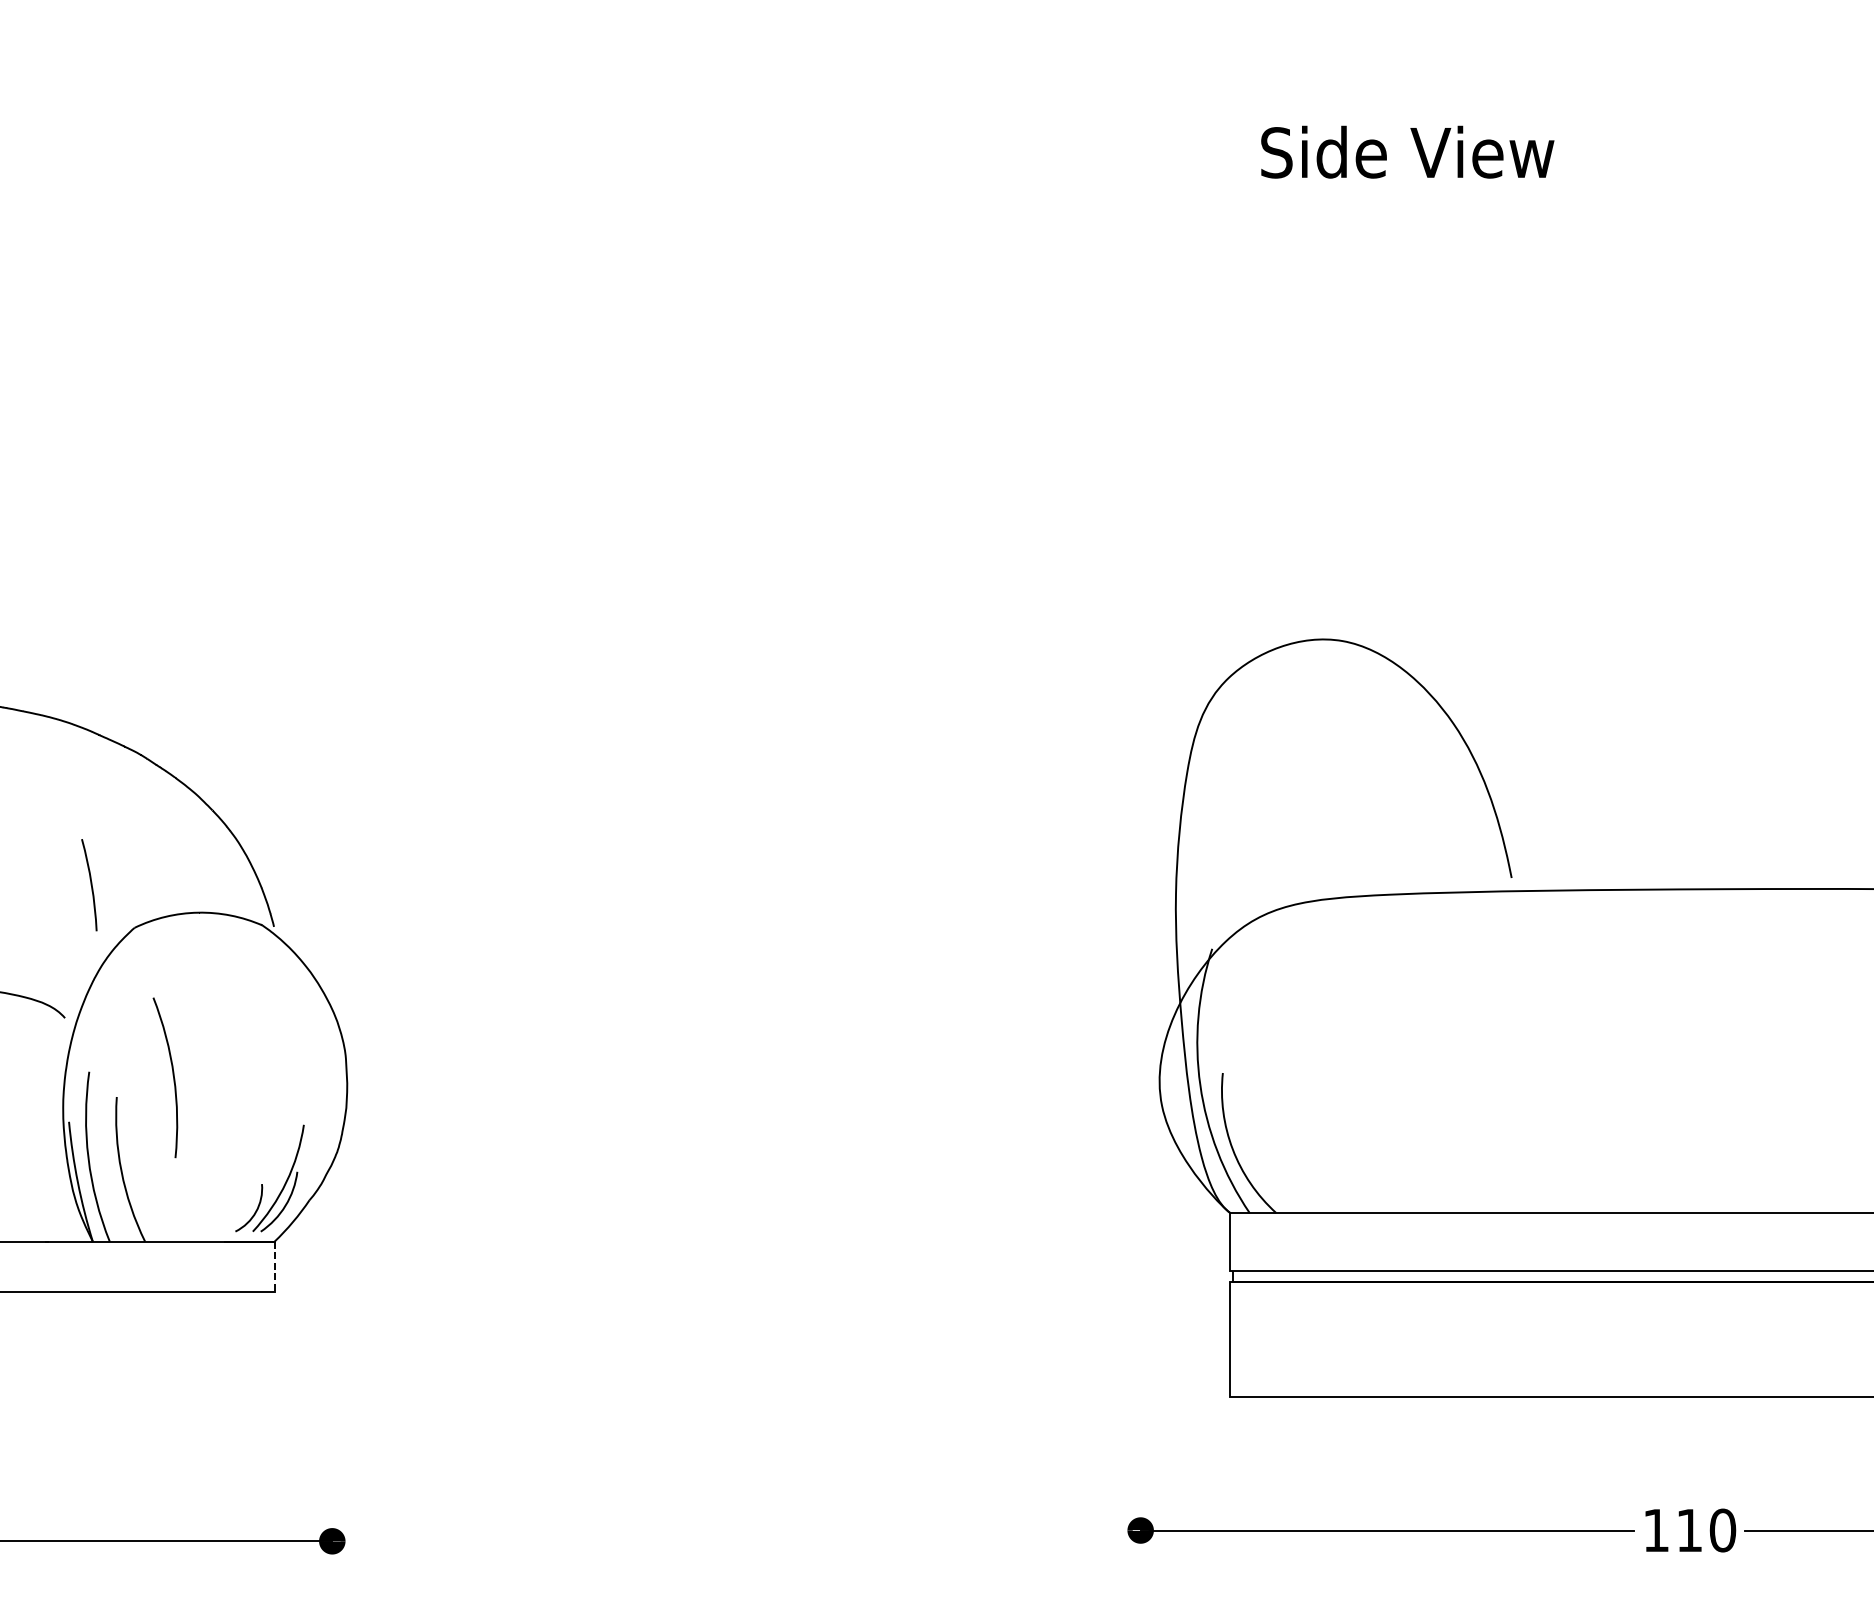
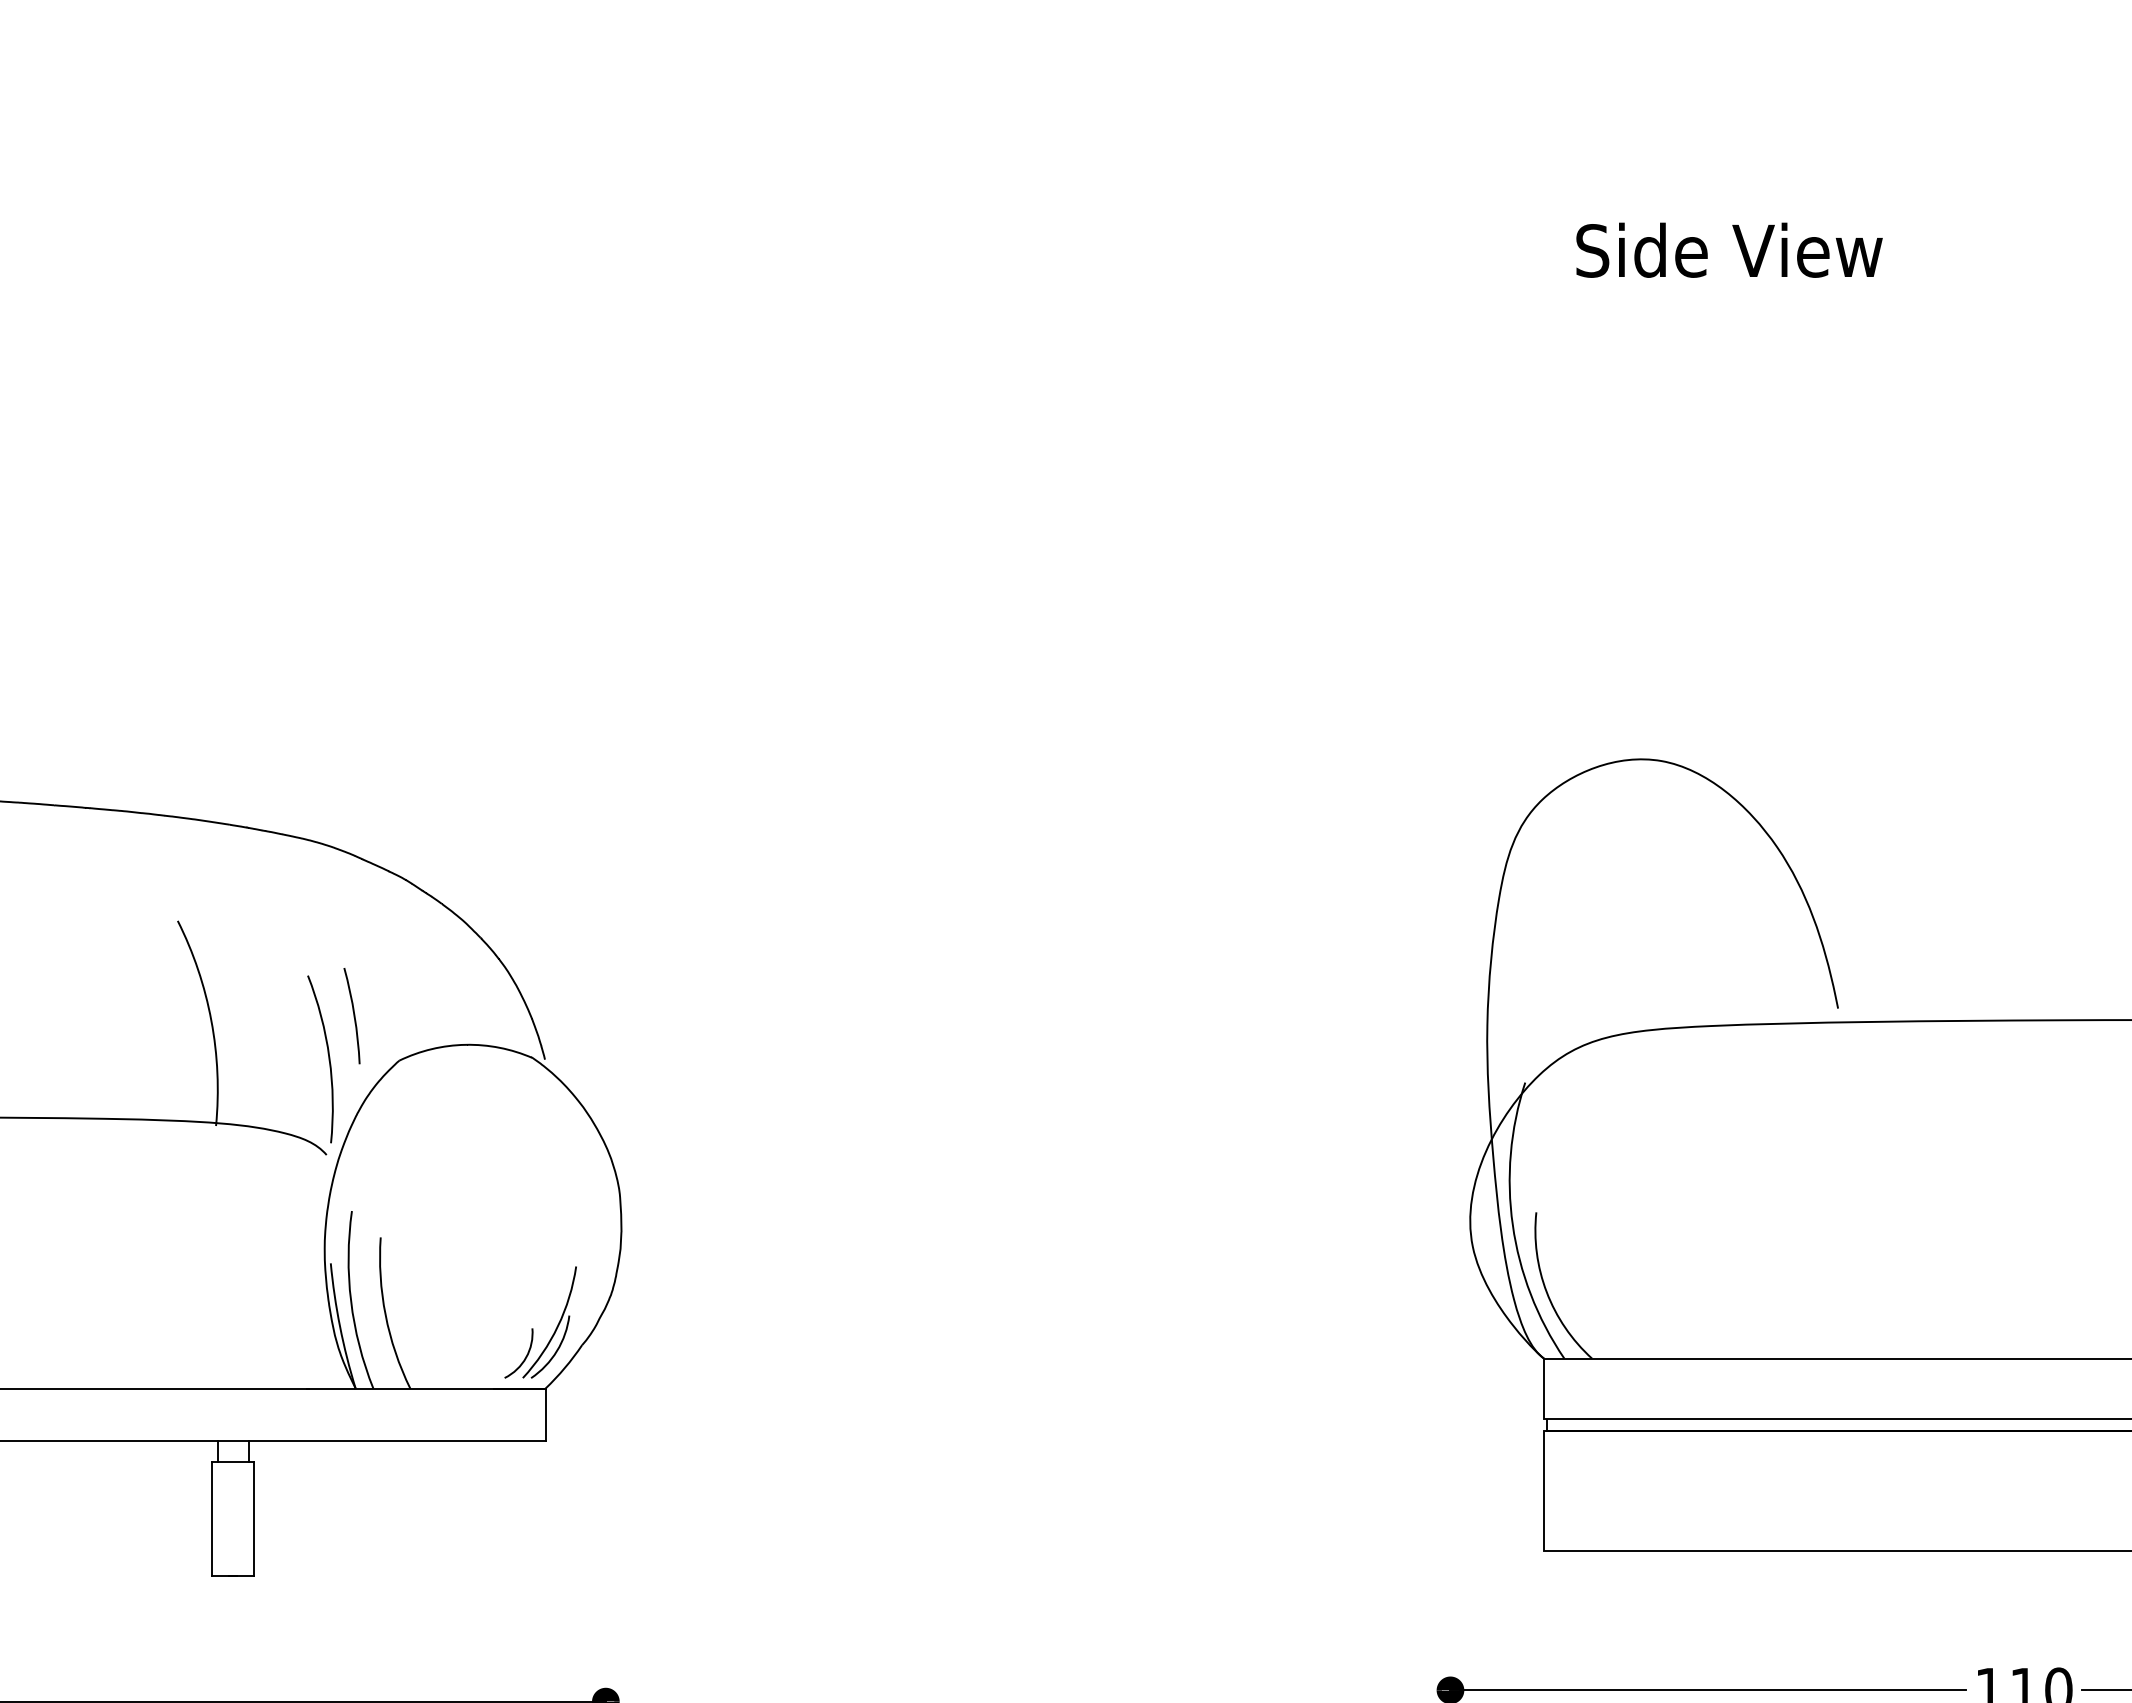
arc: (173, 1077) -> (328, 1059), moved
line: (274, 1267) -> (545, 1415), dashed -> solid

